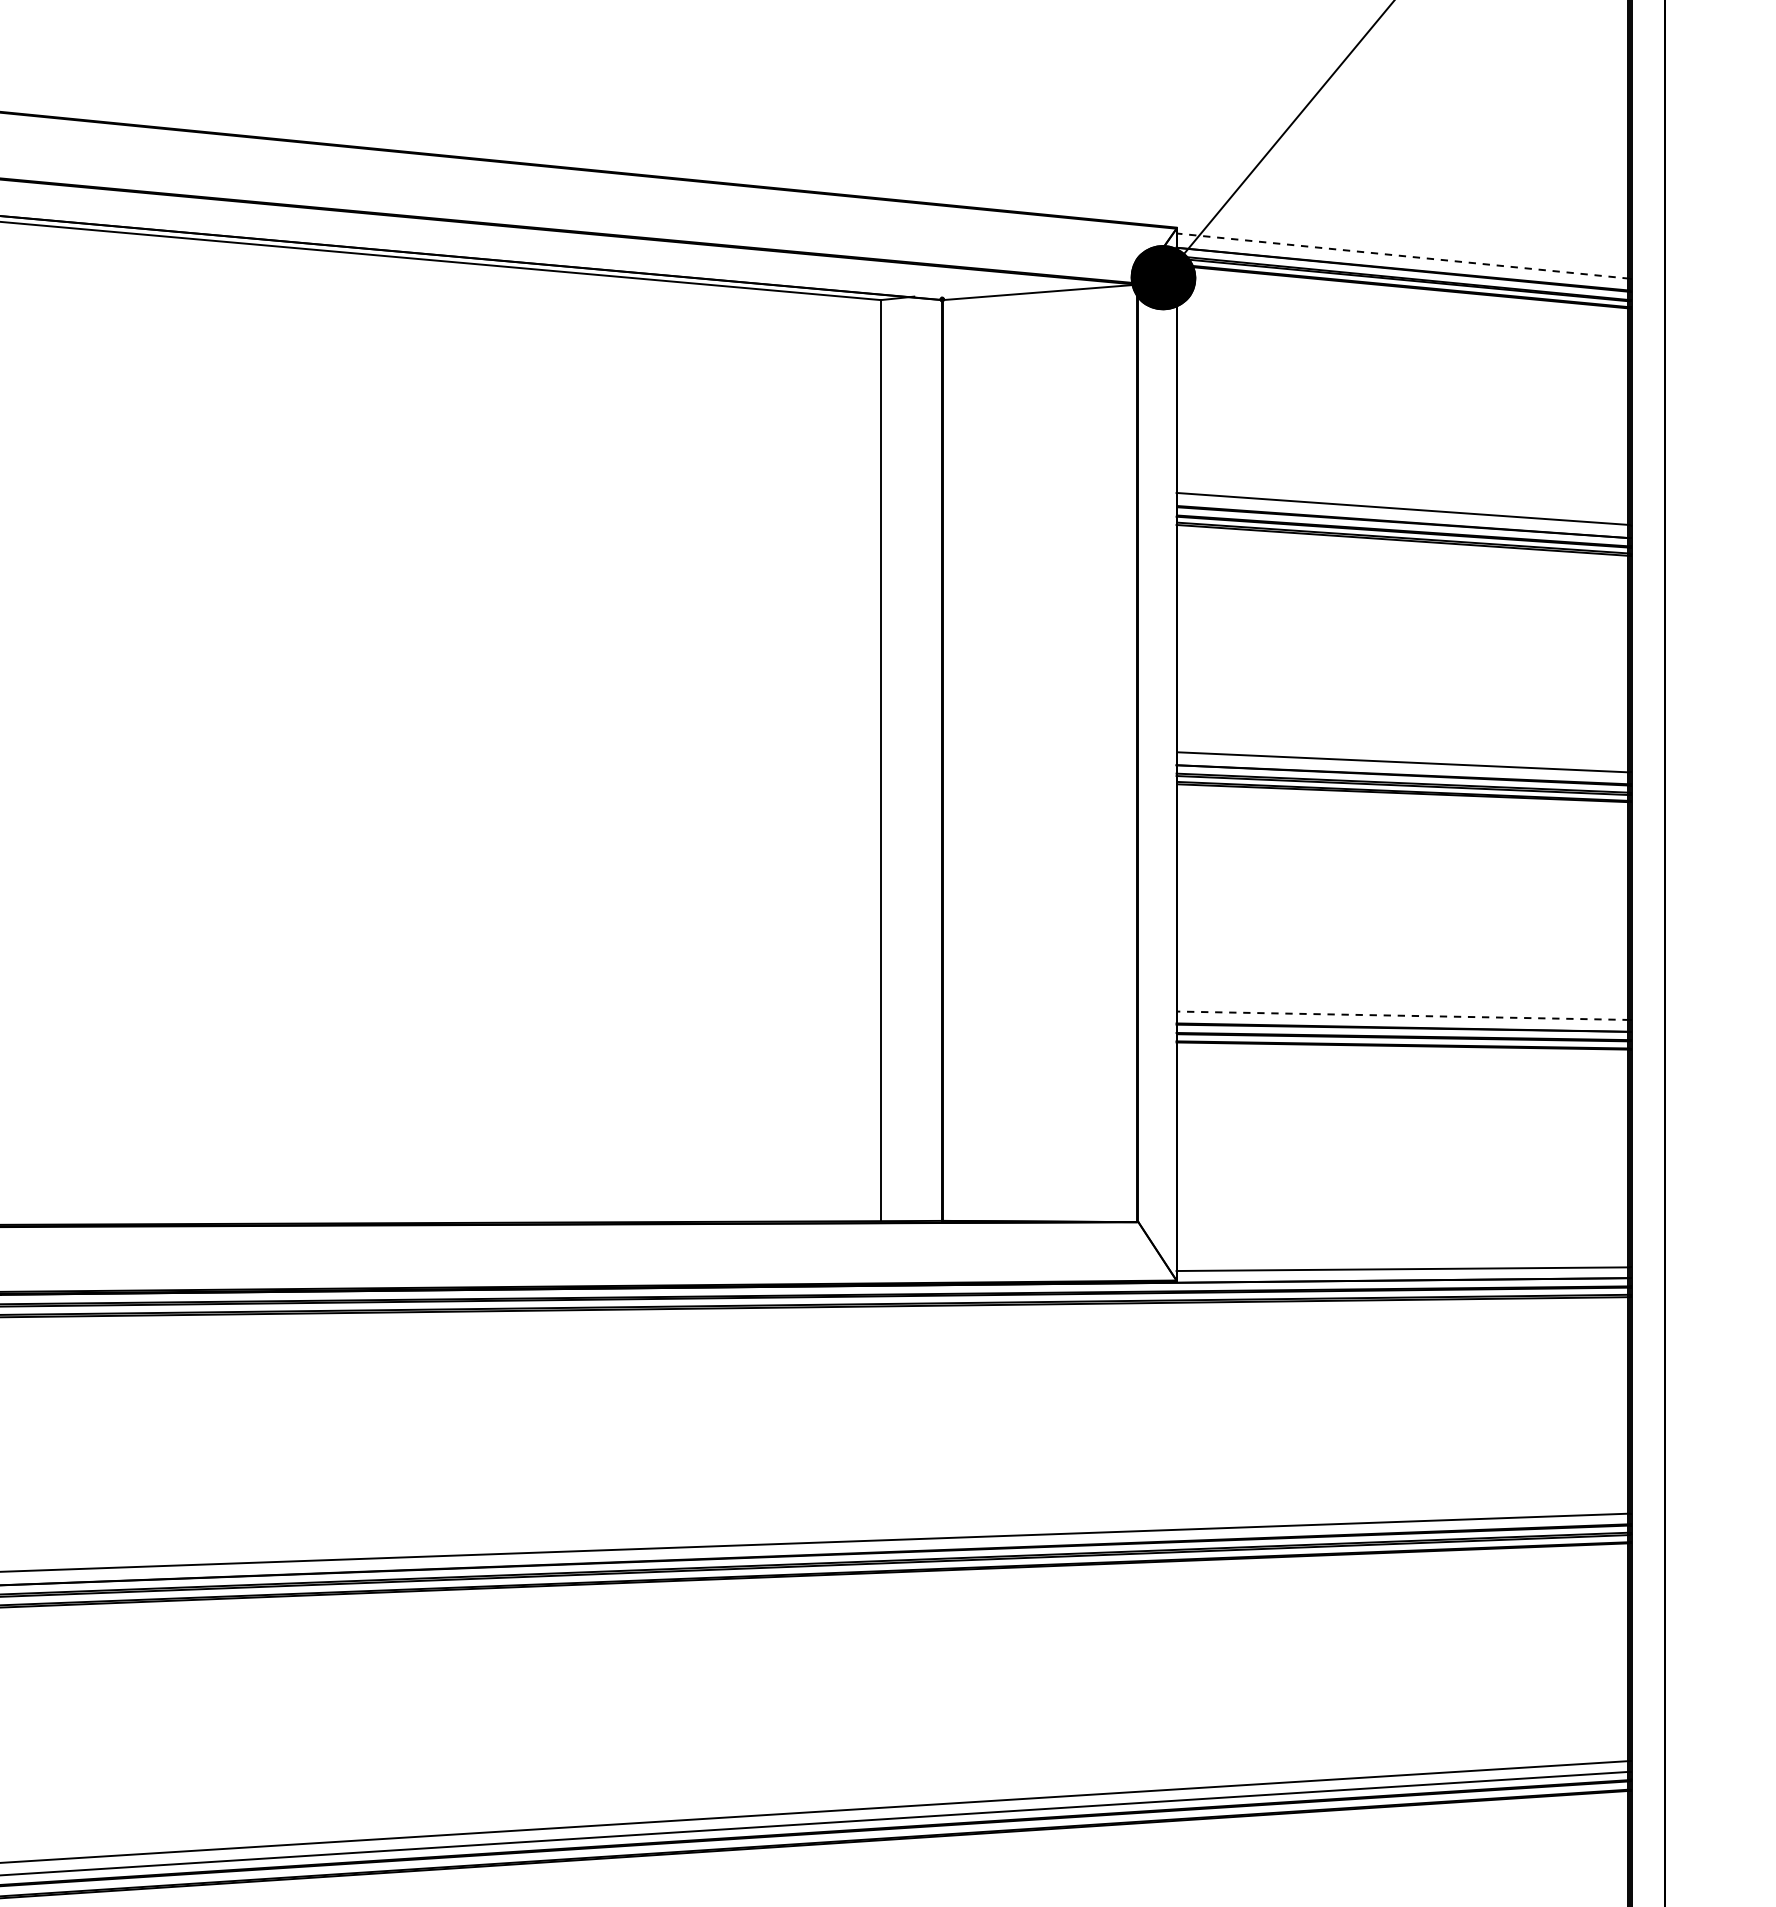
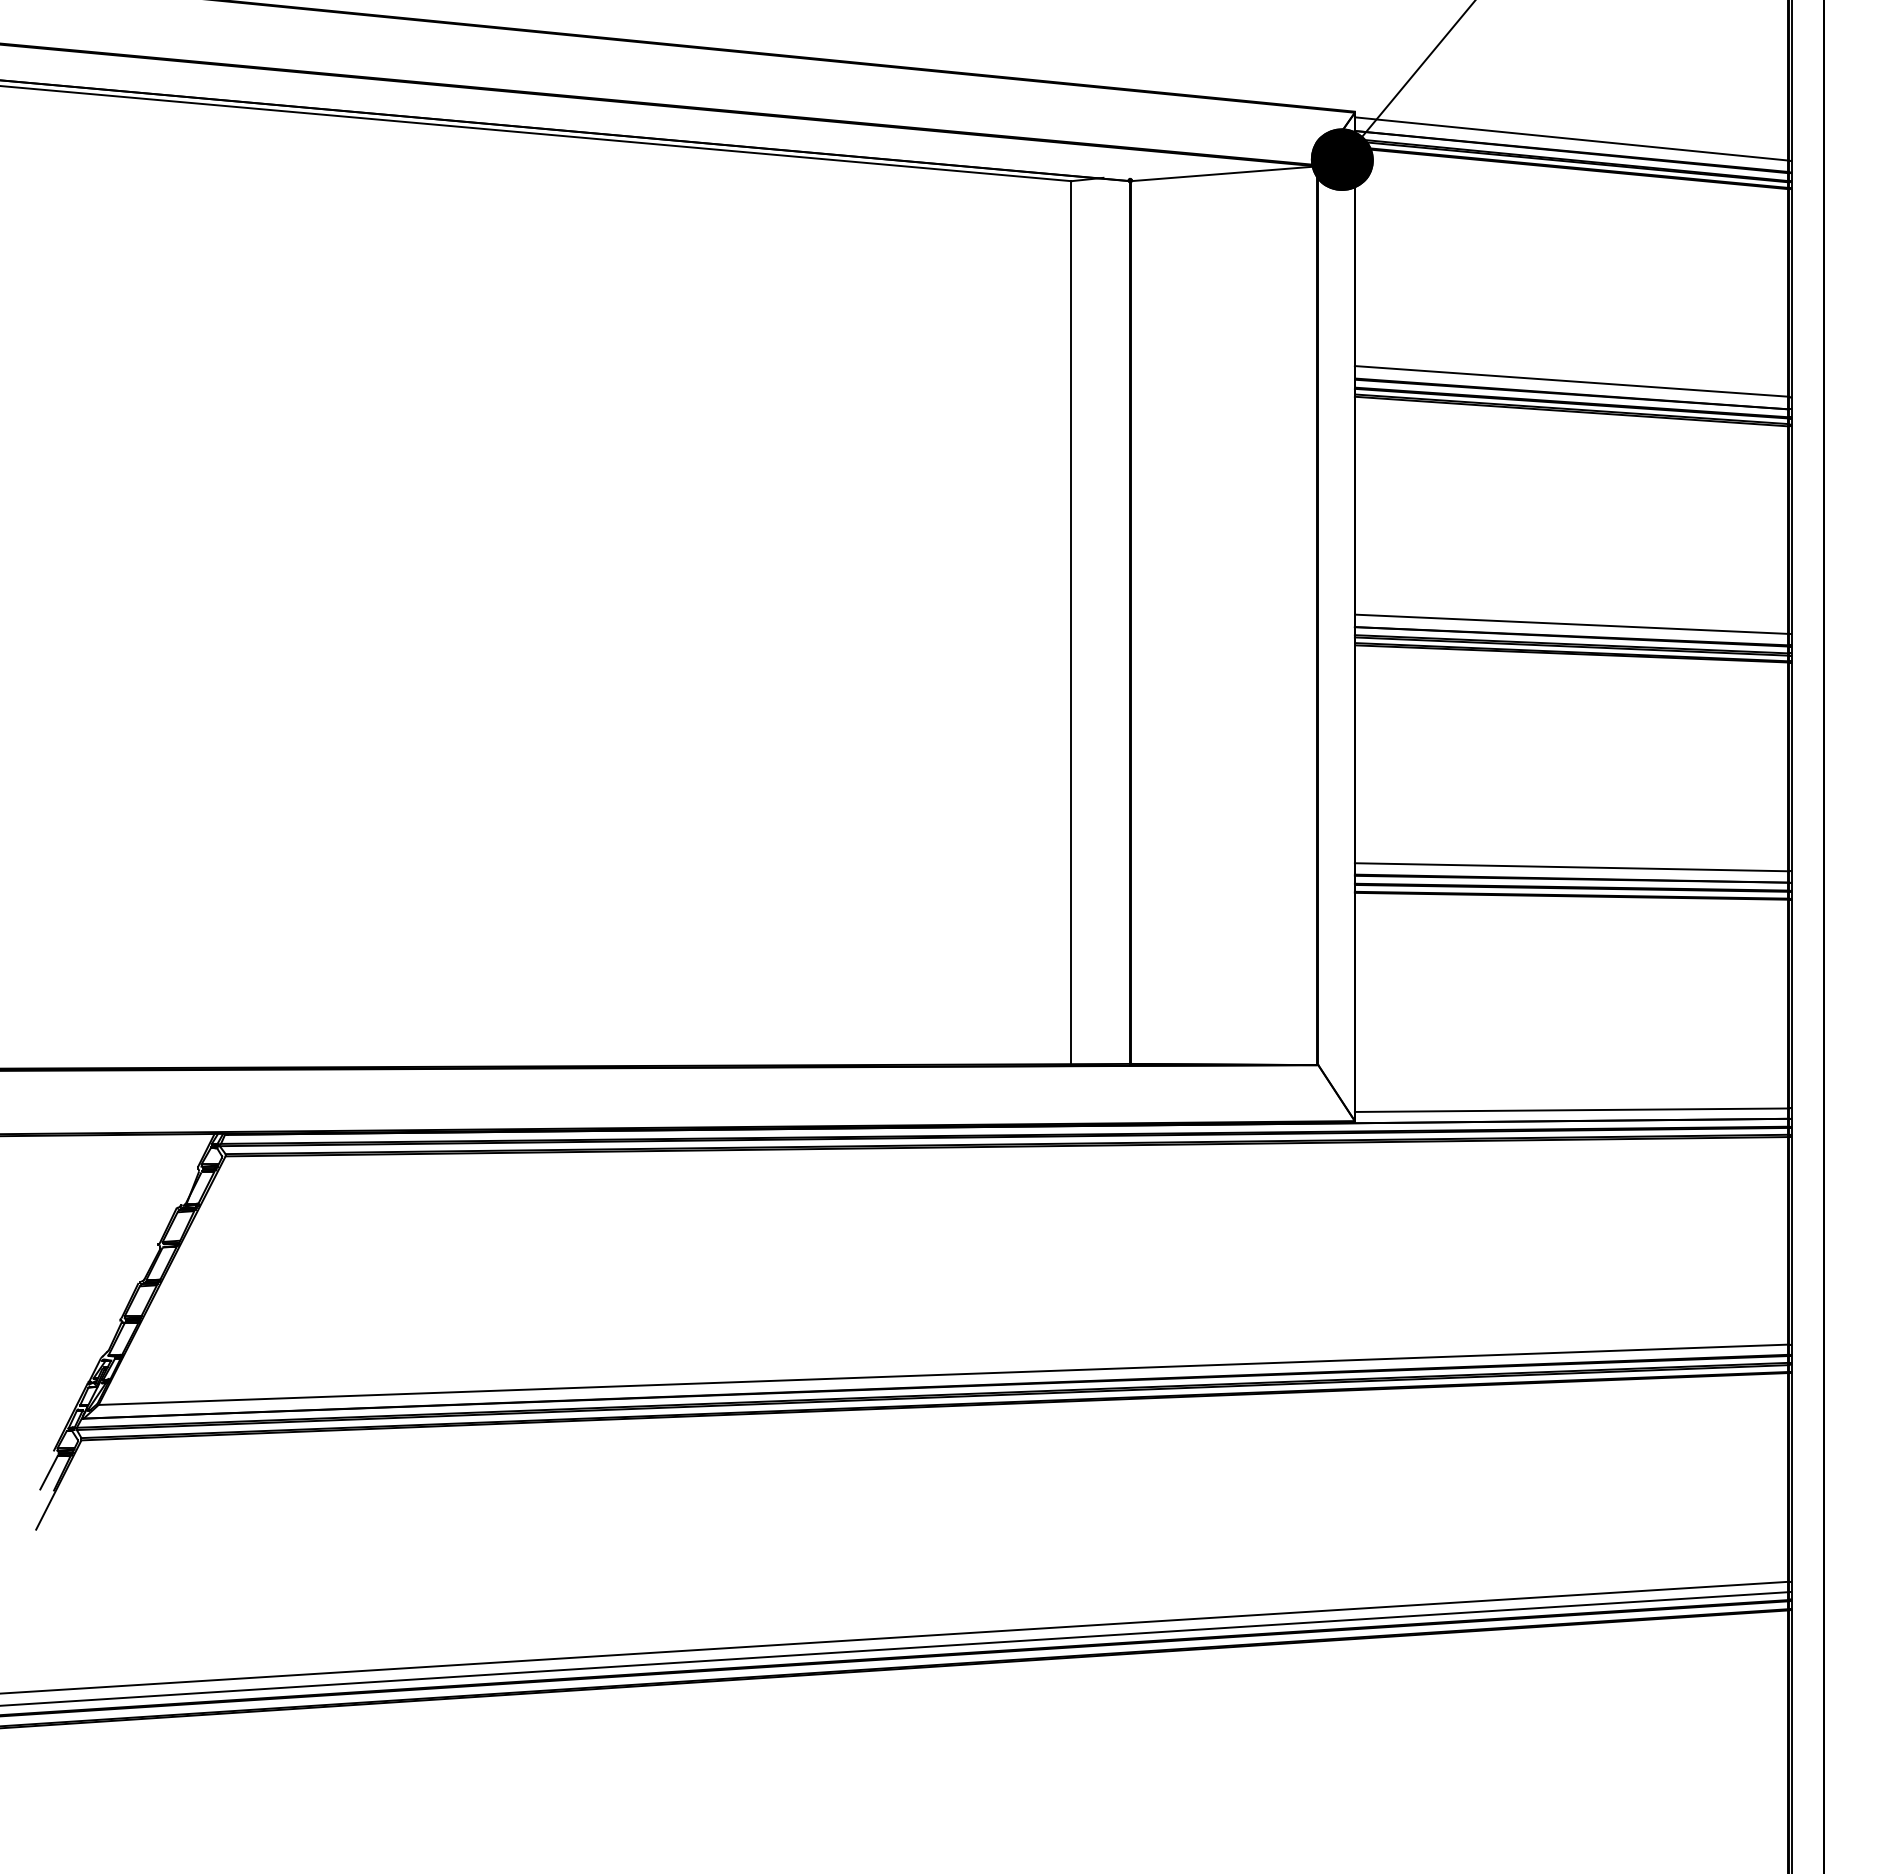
line: (1402, 255) -> (1571, 138), dashed -> solid
line: (1402, 1016) -> (1571, 867), dashed -> solid

